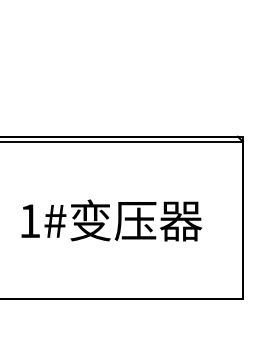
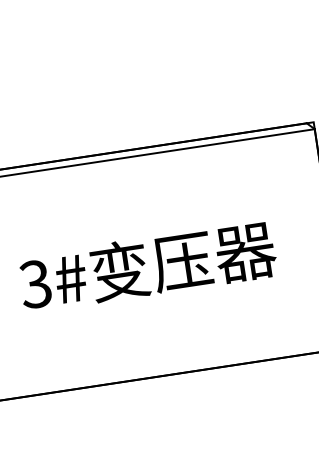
text: (29, 221) -> (35, 284), 1# -> 3#

